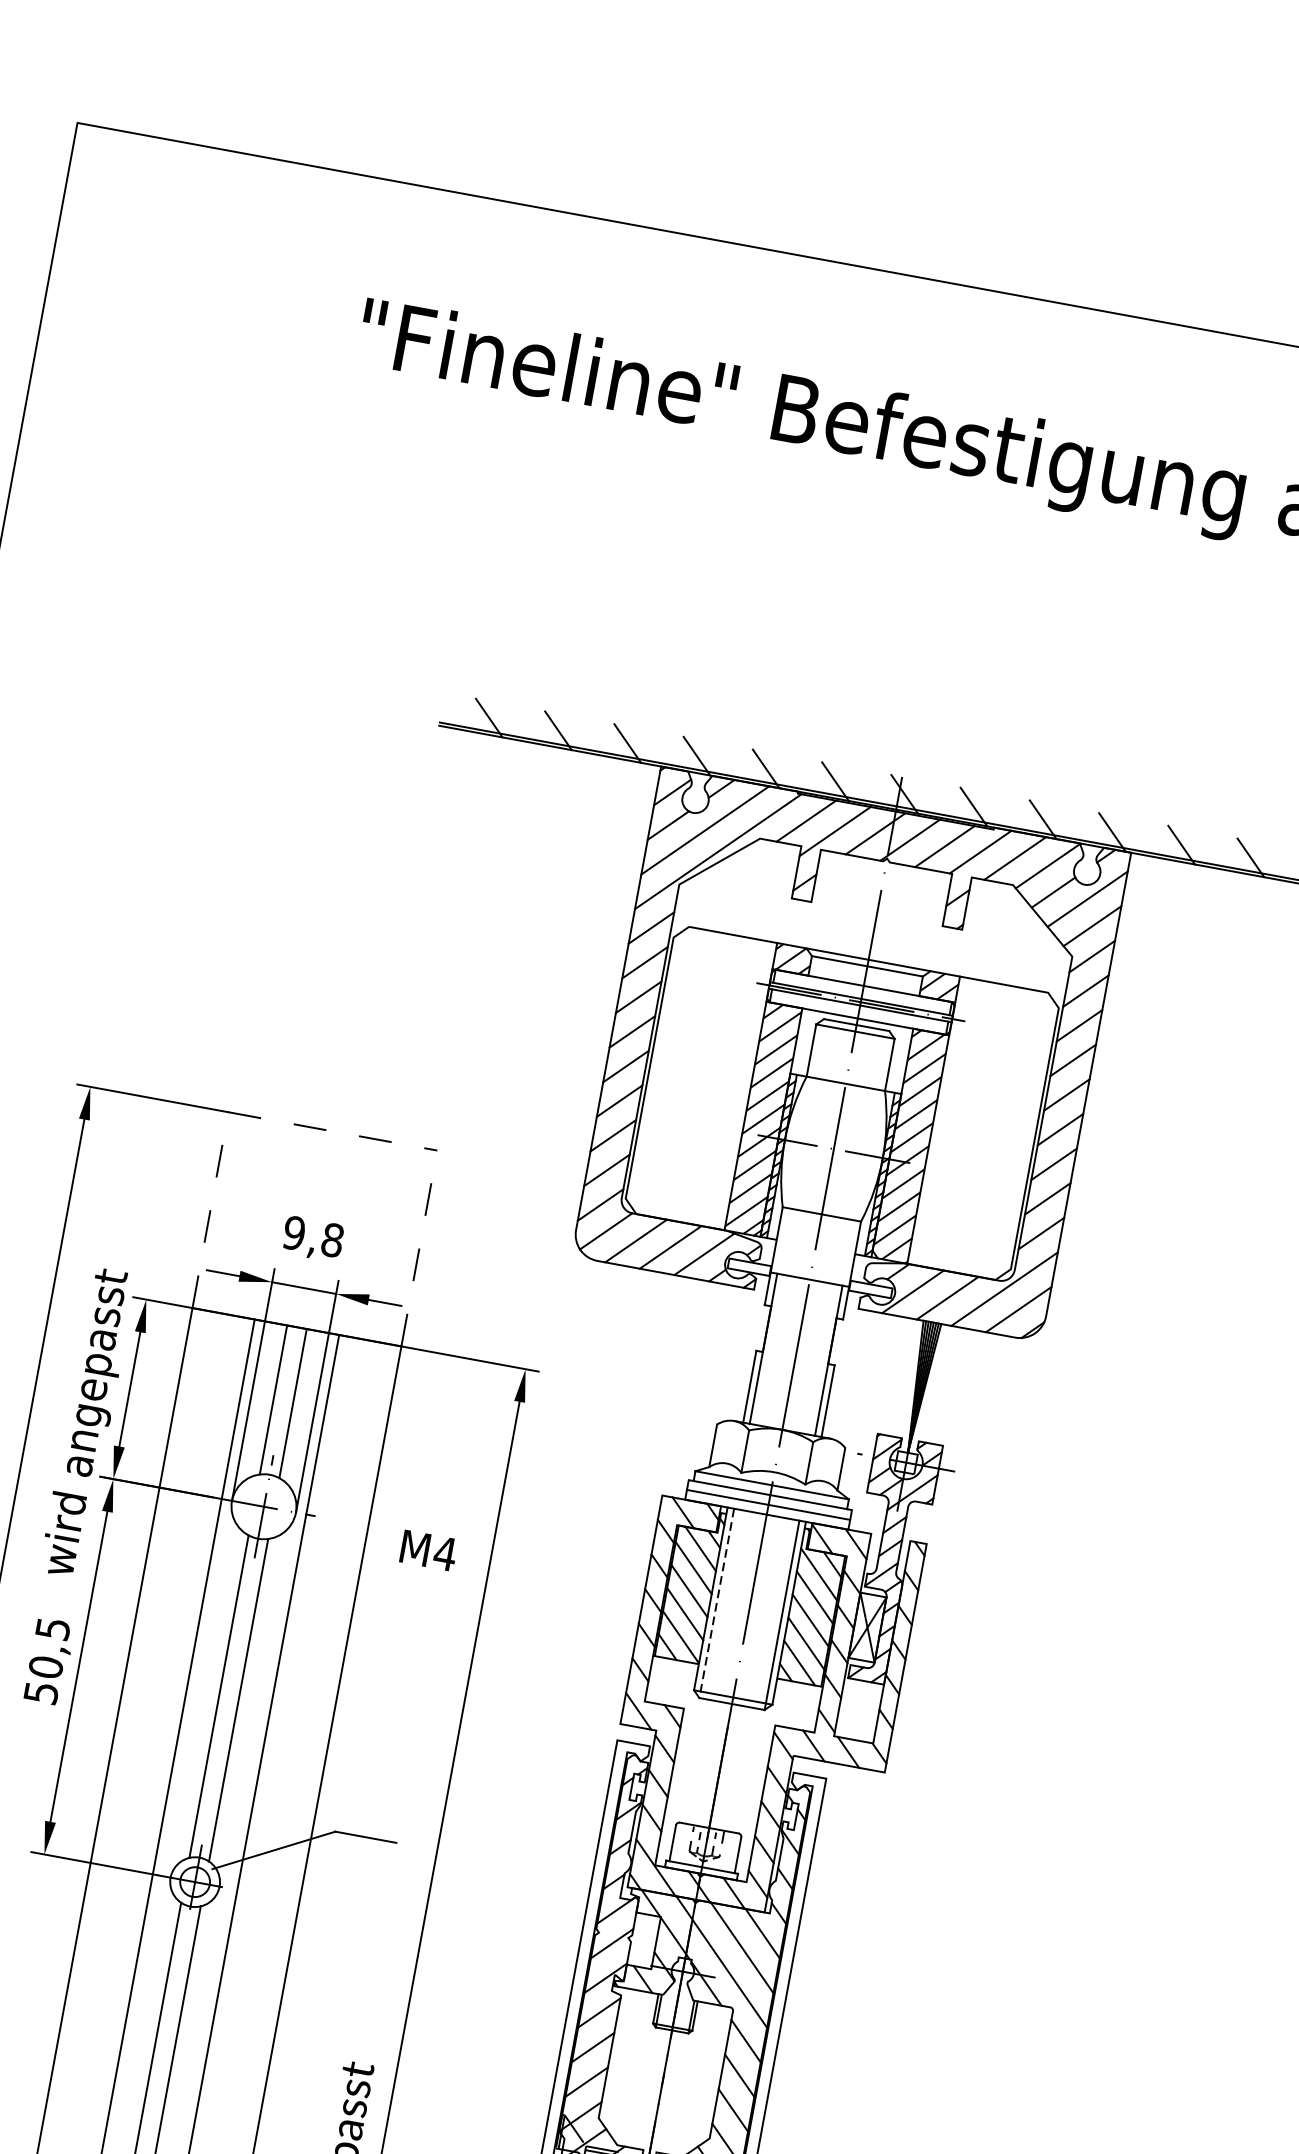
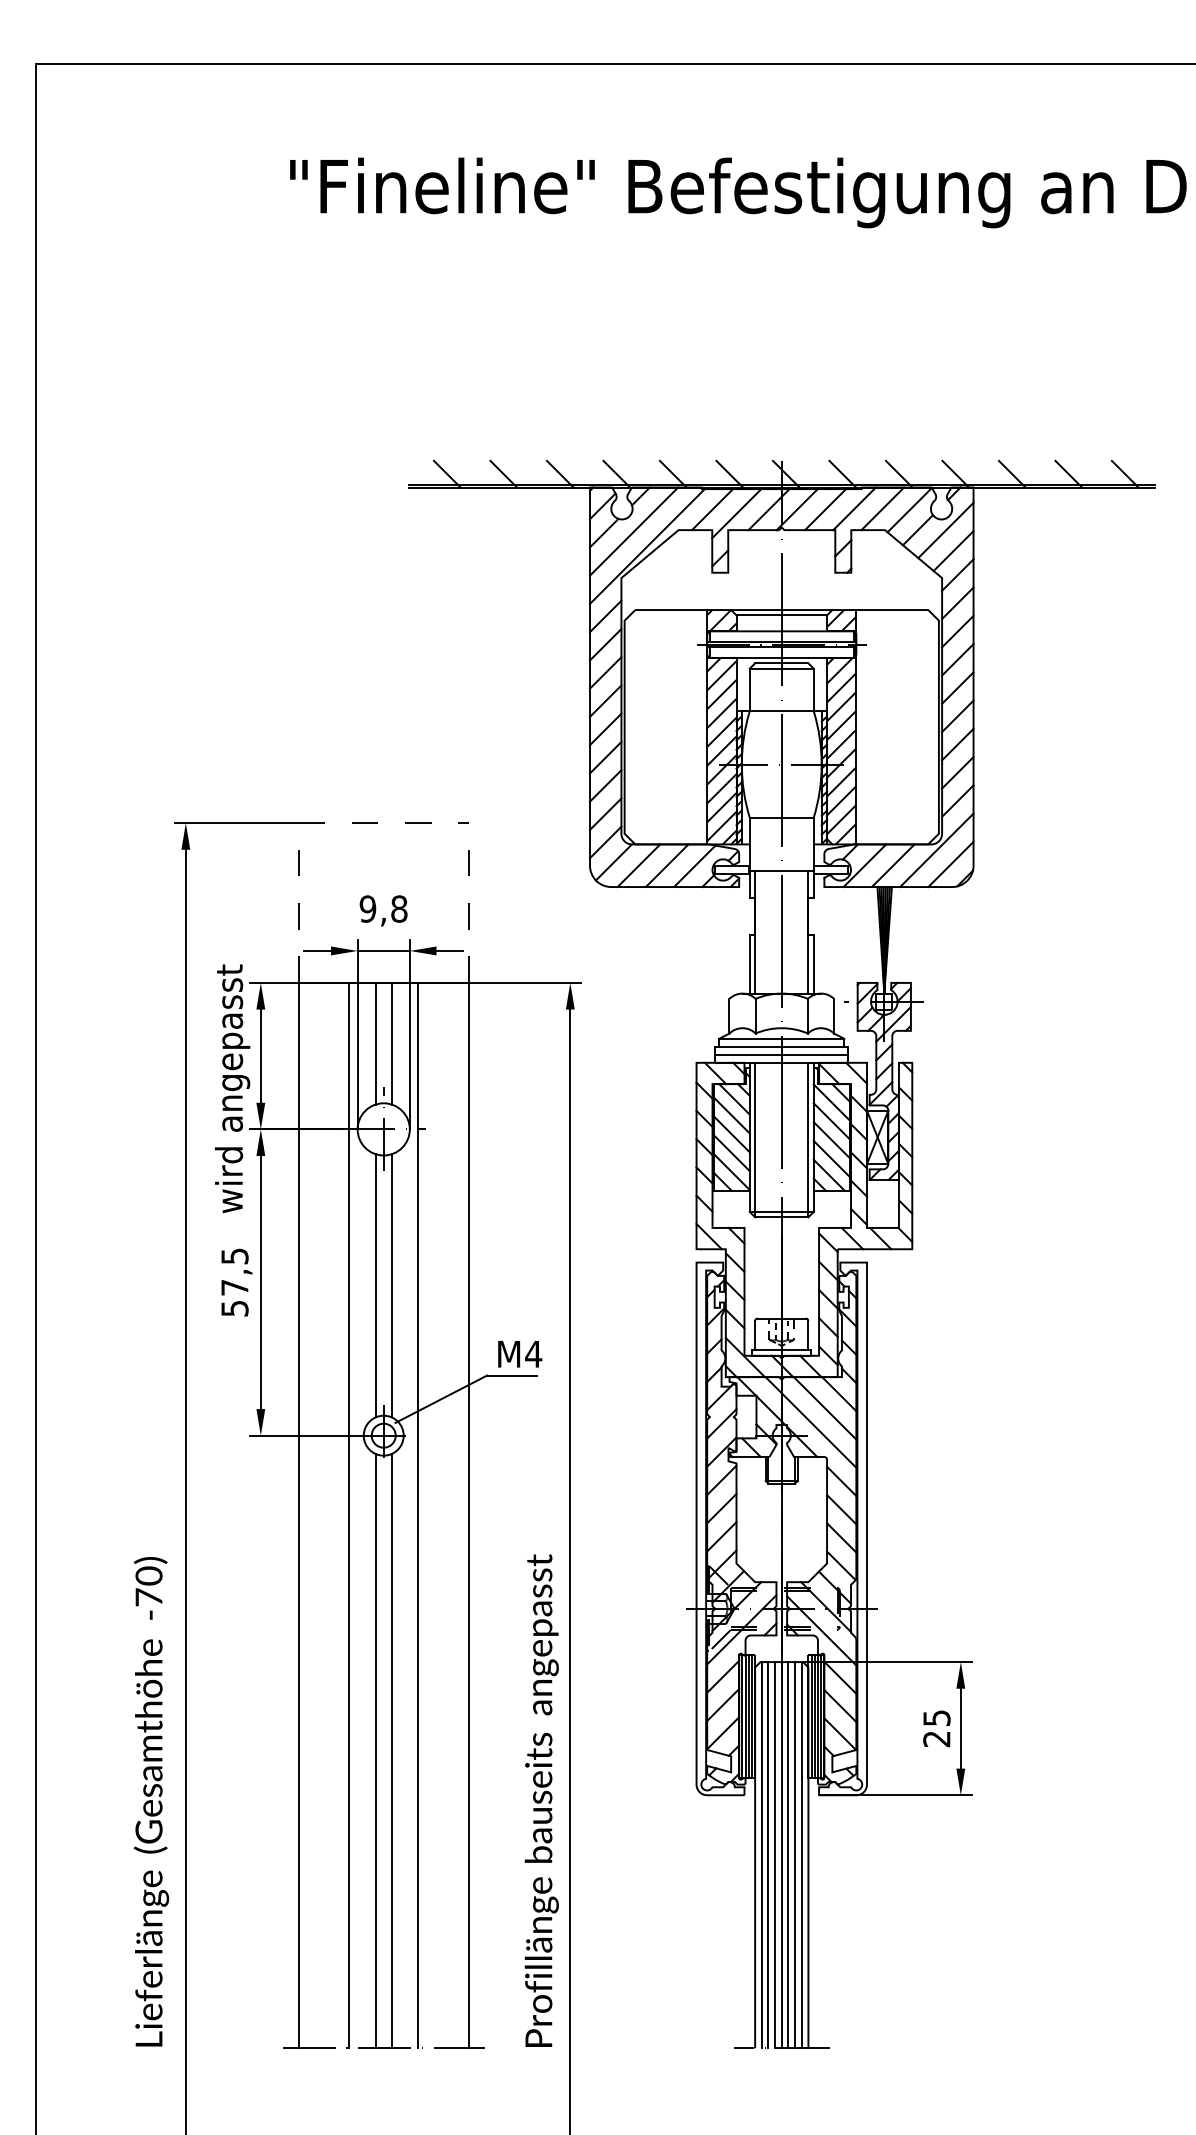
text: (429, 1551) -> (520, 1354), moved
line: (717, 1603) -> (755, 1140), dashed -> solid
text: (45, 1666) -> (234, 1287), 50,5 -> 57,5

